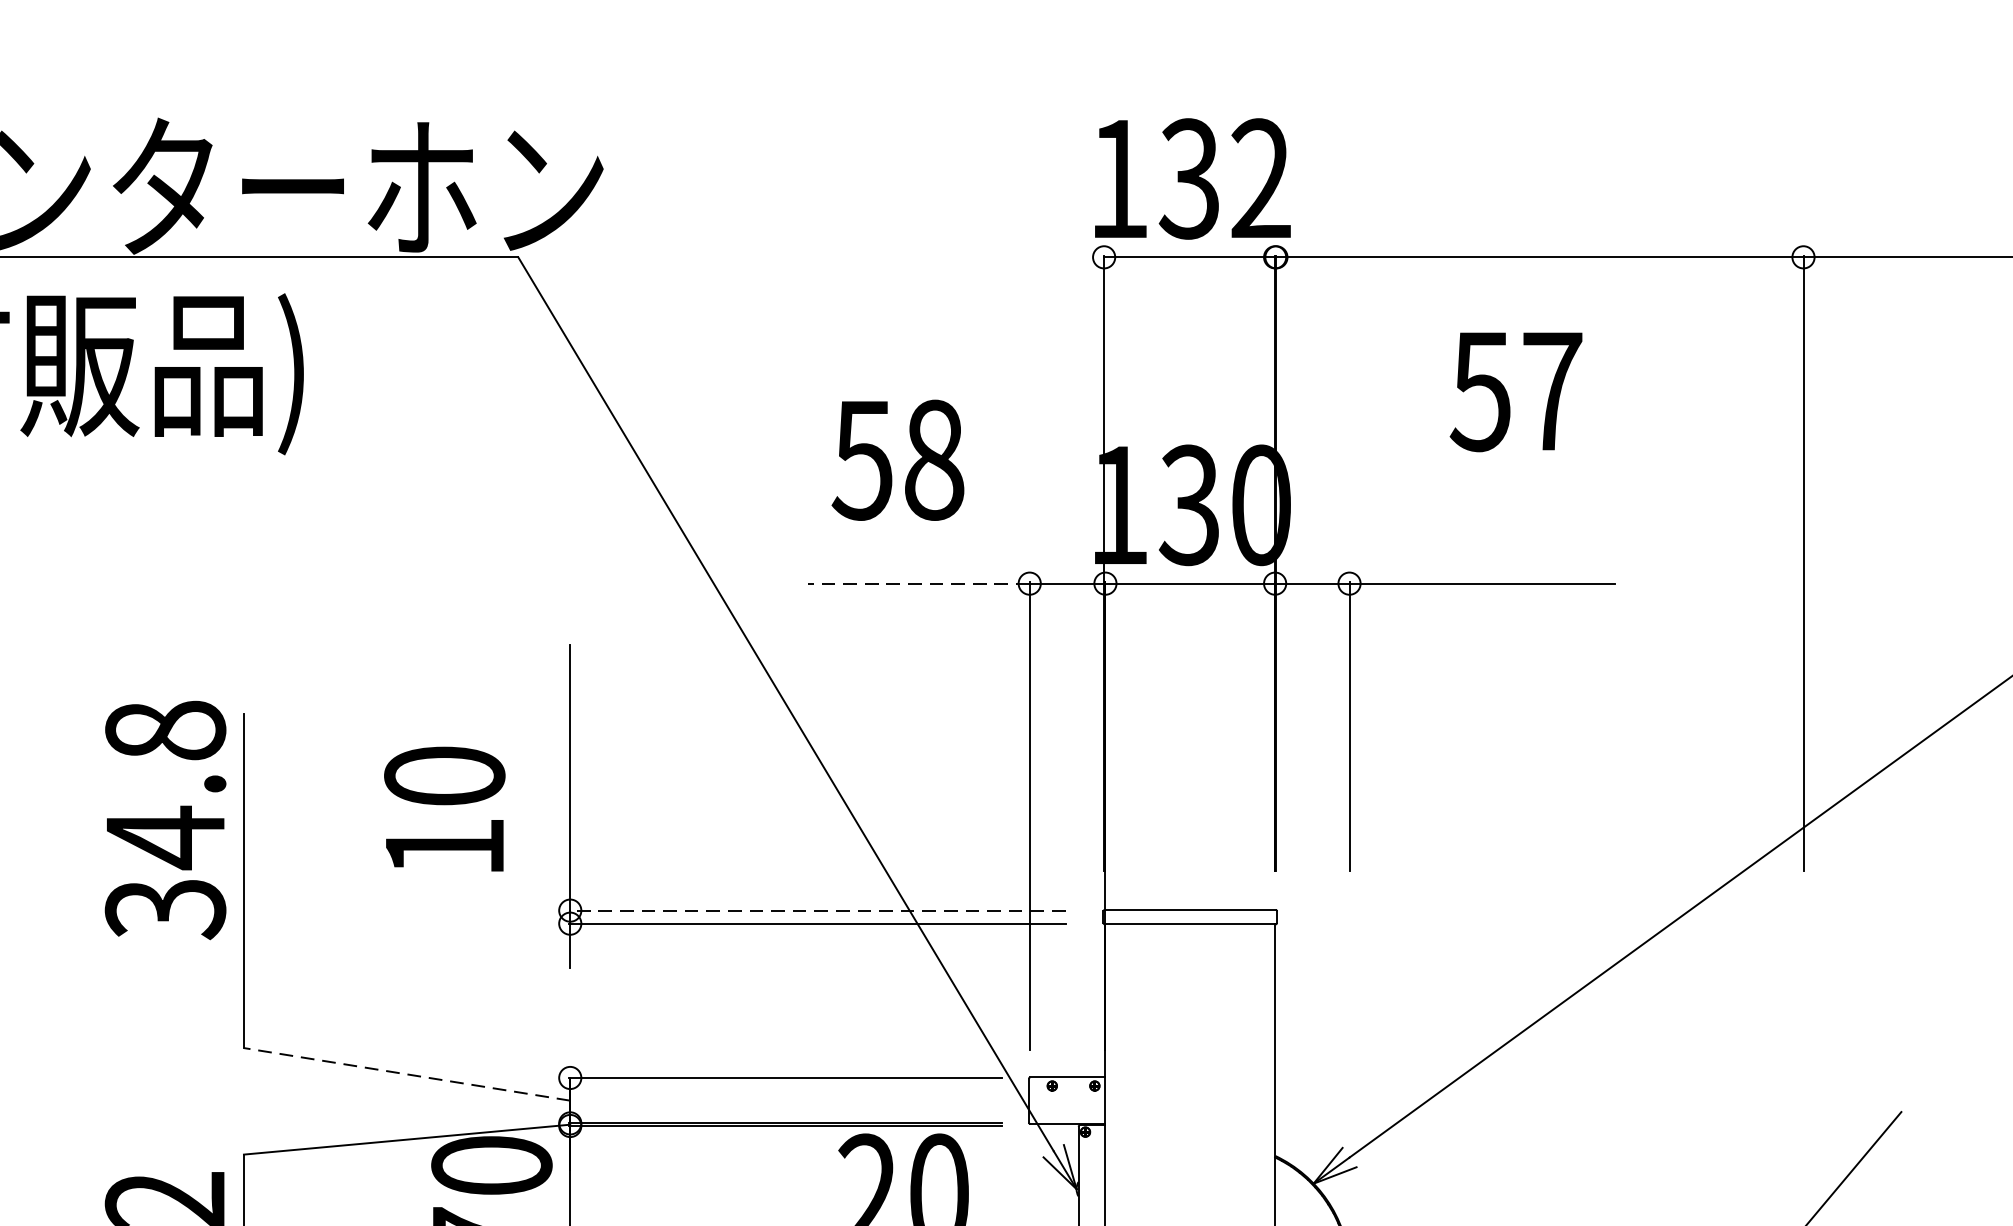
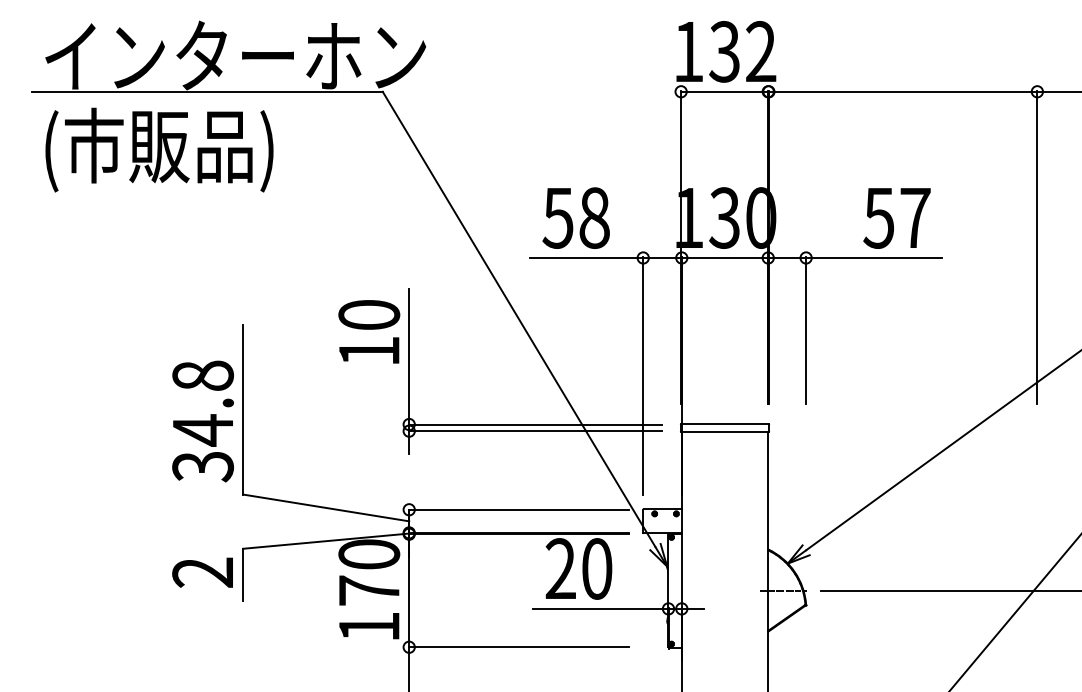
text: (1515, 392) -> (896, 218), moved
text: (896, 458) -> (575, 217), moved
line: (918, 582) -> (586, 257), dashed -> solid
text: (445, 808) -> (369, 331), moved
text: (164, 820) -> (202, 421), moved
line: (816, 910) -> (534, 424), dashed -> solid
line: (405, 1073) -> (325, 507), dashed -> solid

